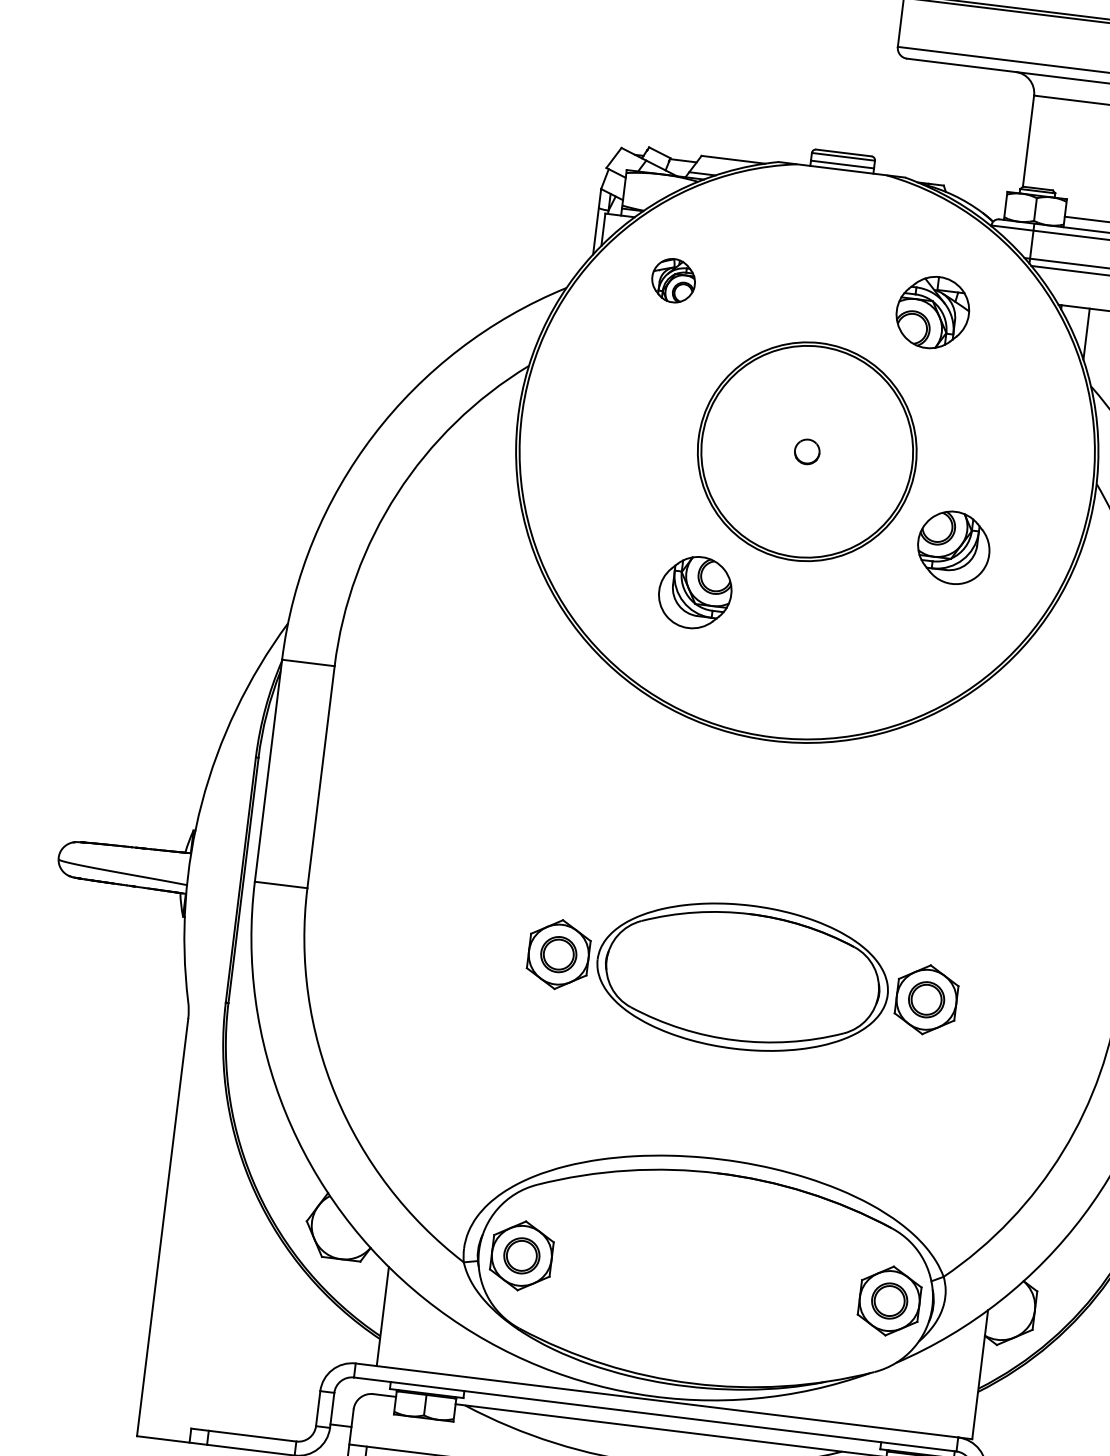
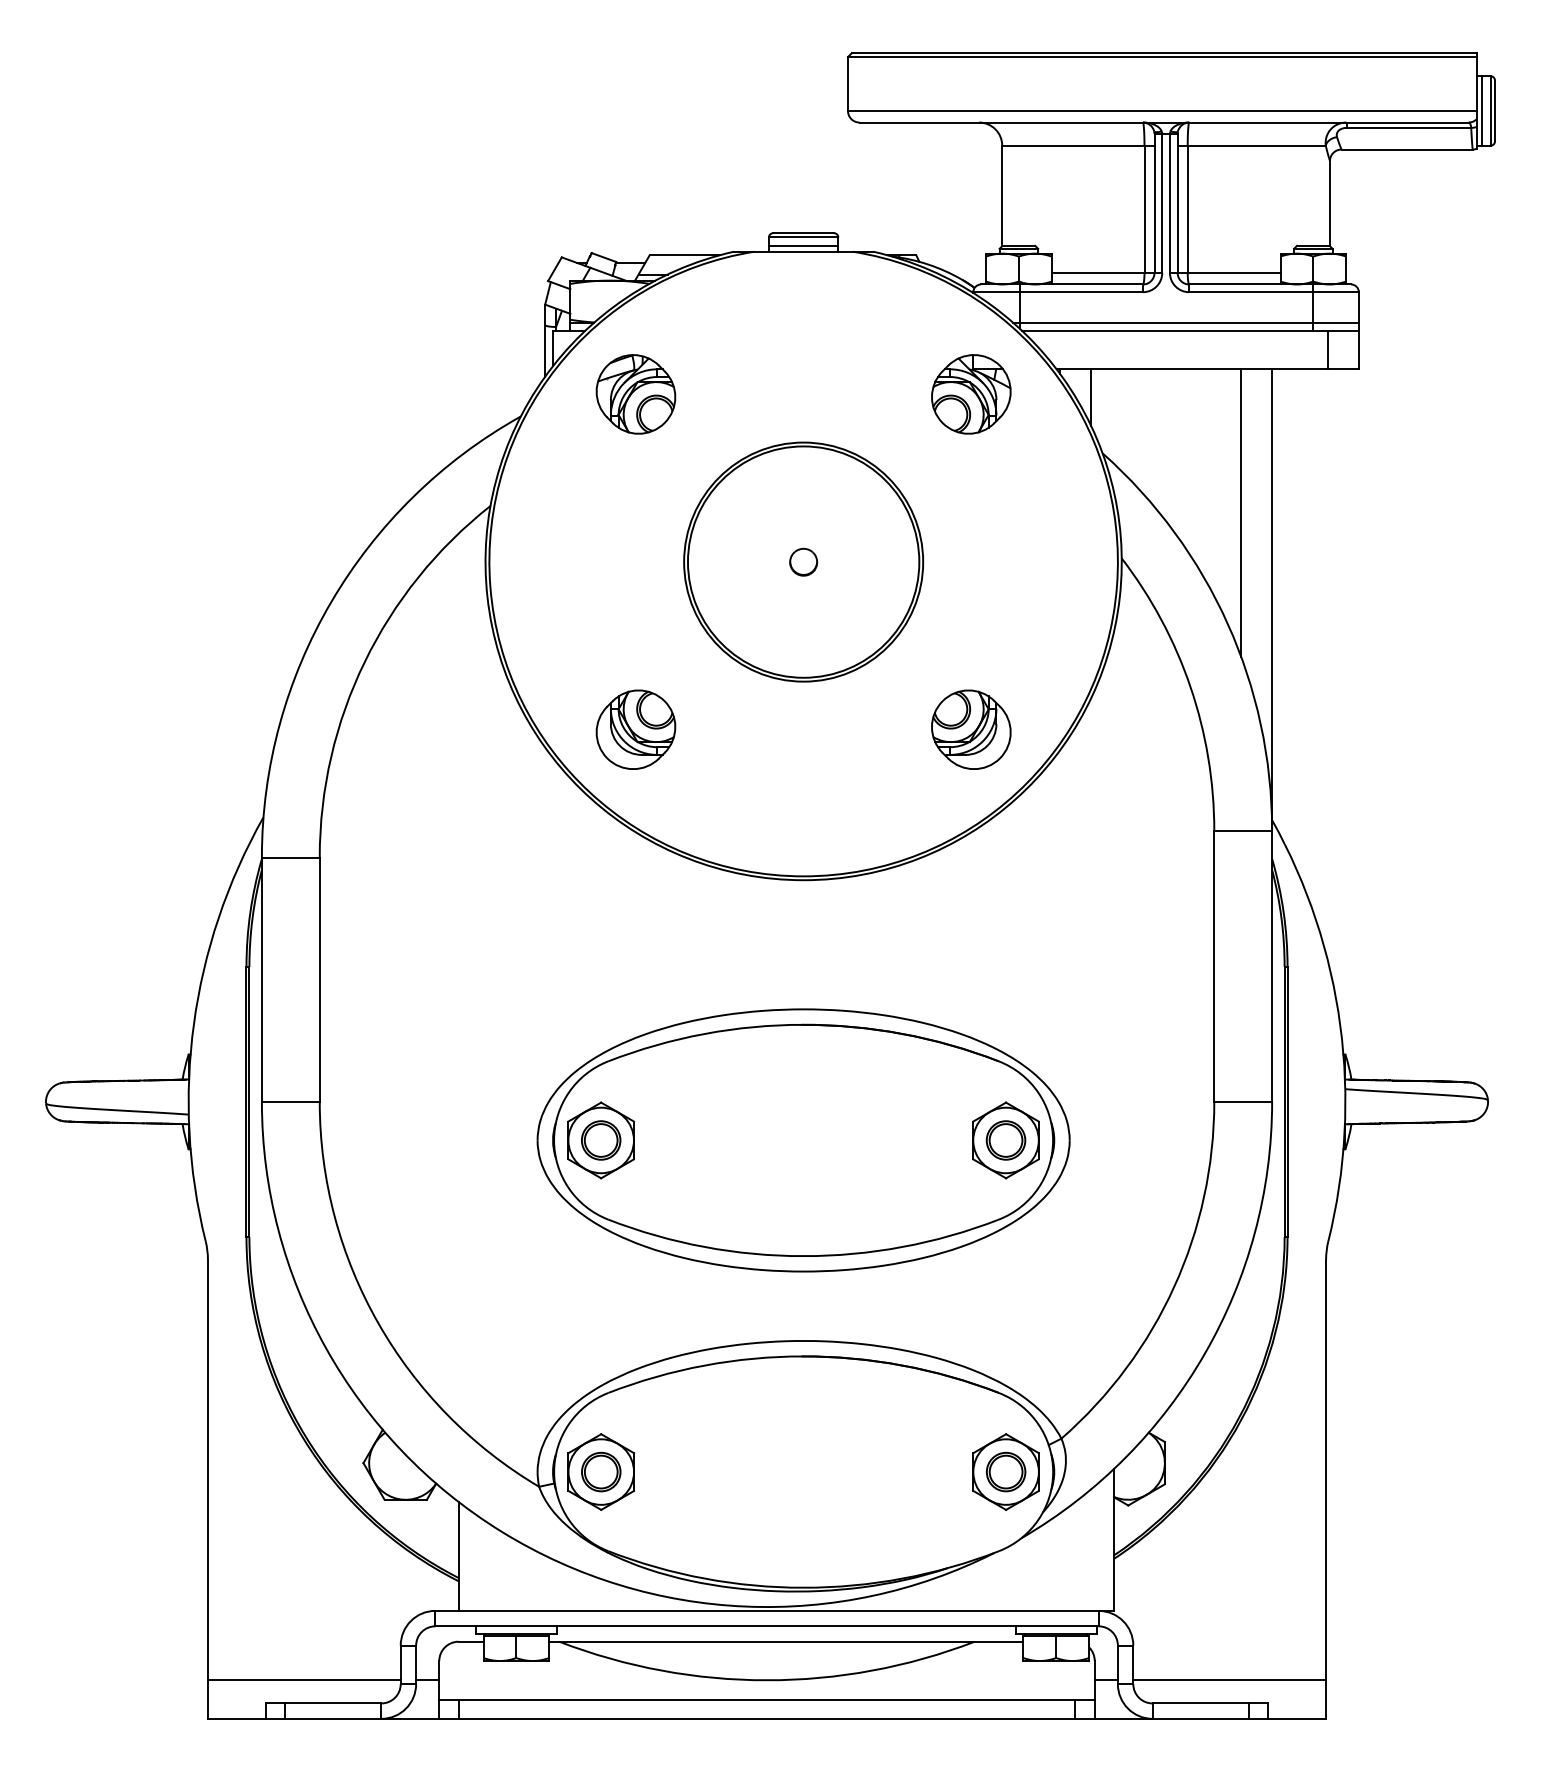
part: (673, 280) -> (635, 394), size x1.67
part: (933, 312) -> (971, 394), moved
part: (953, 547) -> (971, 729), moved
part: (694, 592) -> (635, 729), moved
part: (742, 977) -> (803, 1140), size x1.67
line: (228, 1412) -> (303, 1680), added

